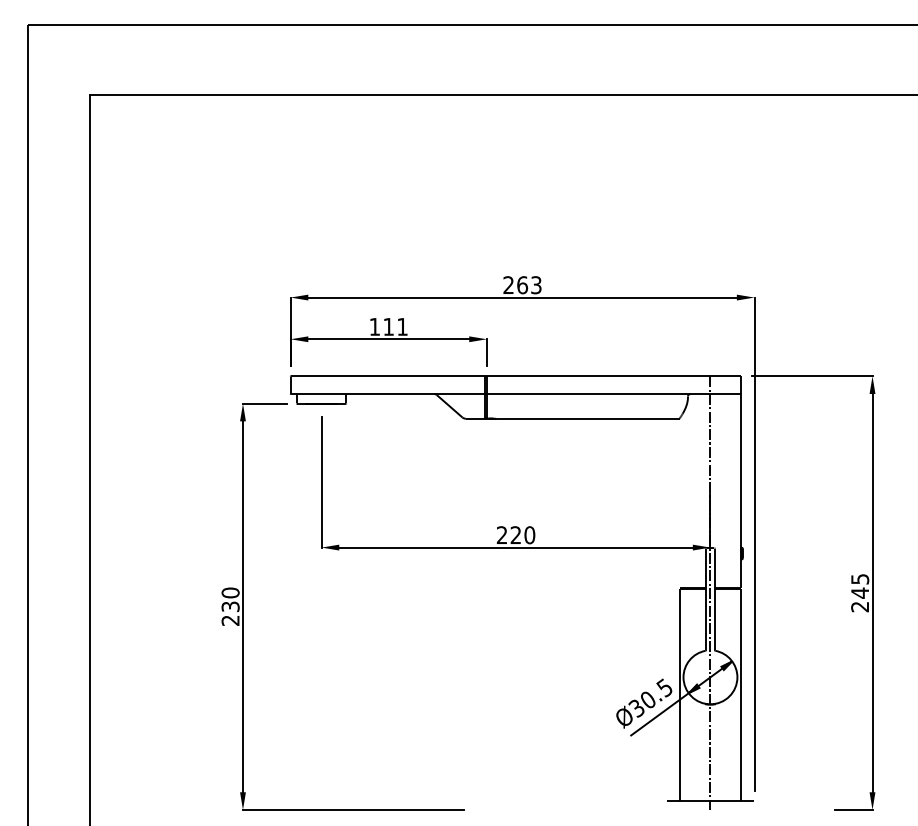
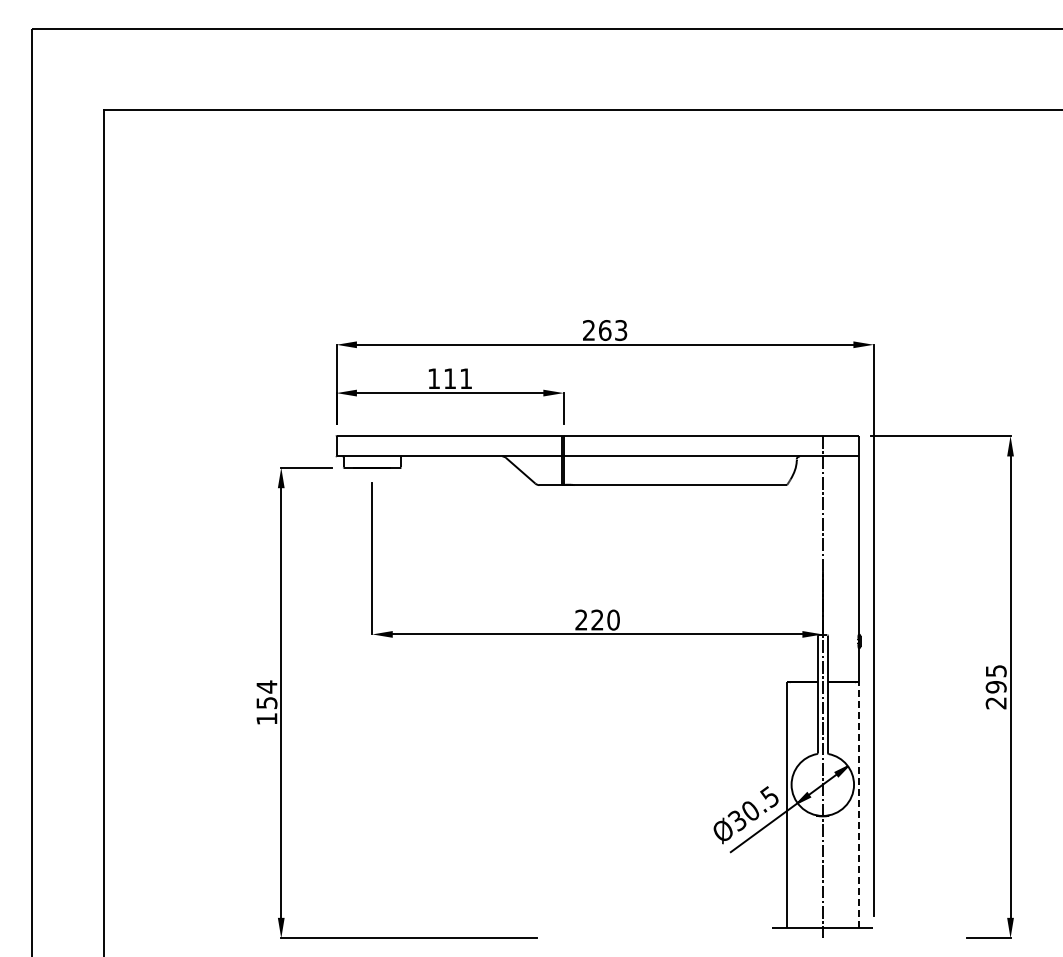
text: (859, 592) -> (995, 686), 245 -> 295
text: (230, 606) -> (266, 702), 230 -> 154
line: (741, 695) -> (858, 805), solid -> dashed

